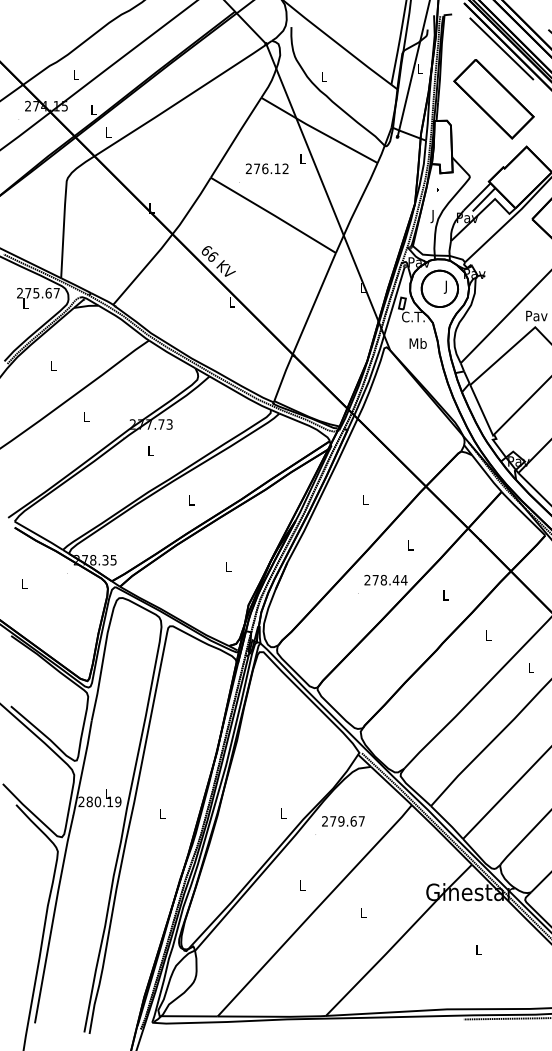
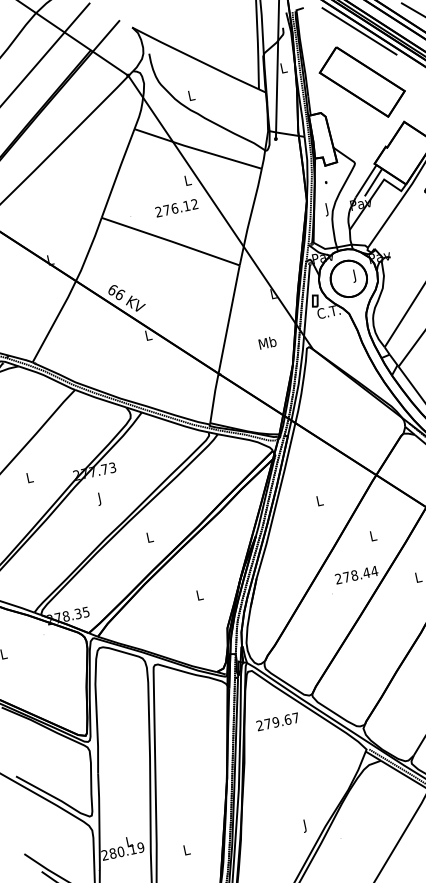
text: (266, 168) -> (175, 207), moved
text: (417, 343) -> (267, 342), moved
text: (150, 452) -> (99, 499), L -> J
text: (283, 814) -> (305, 825), L -> J
text: (343, 821) -> (278, 721), moved

